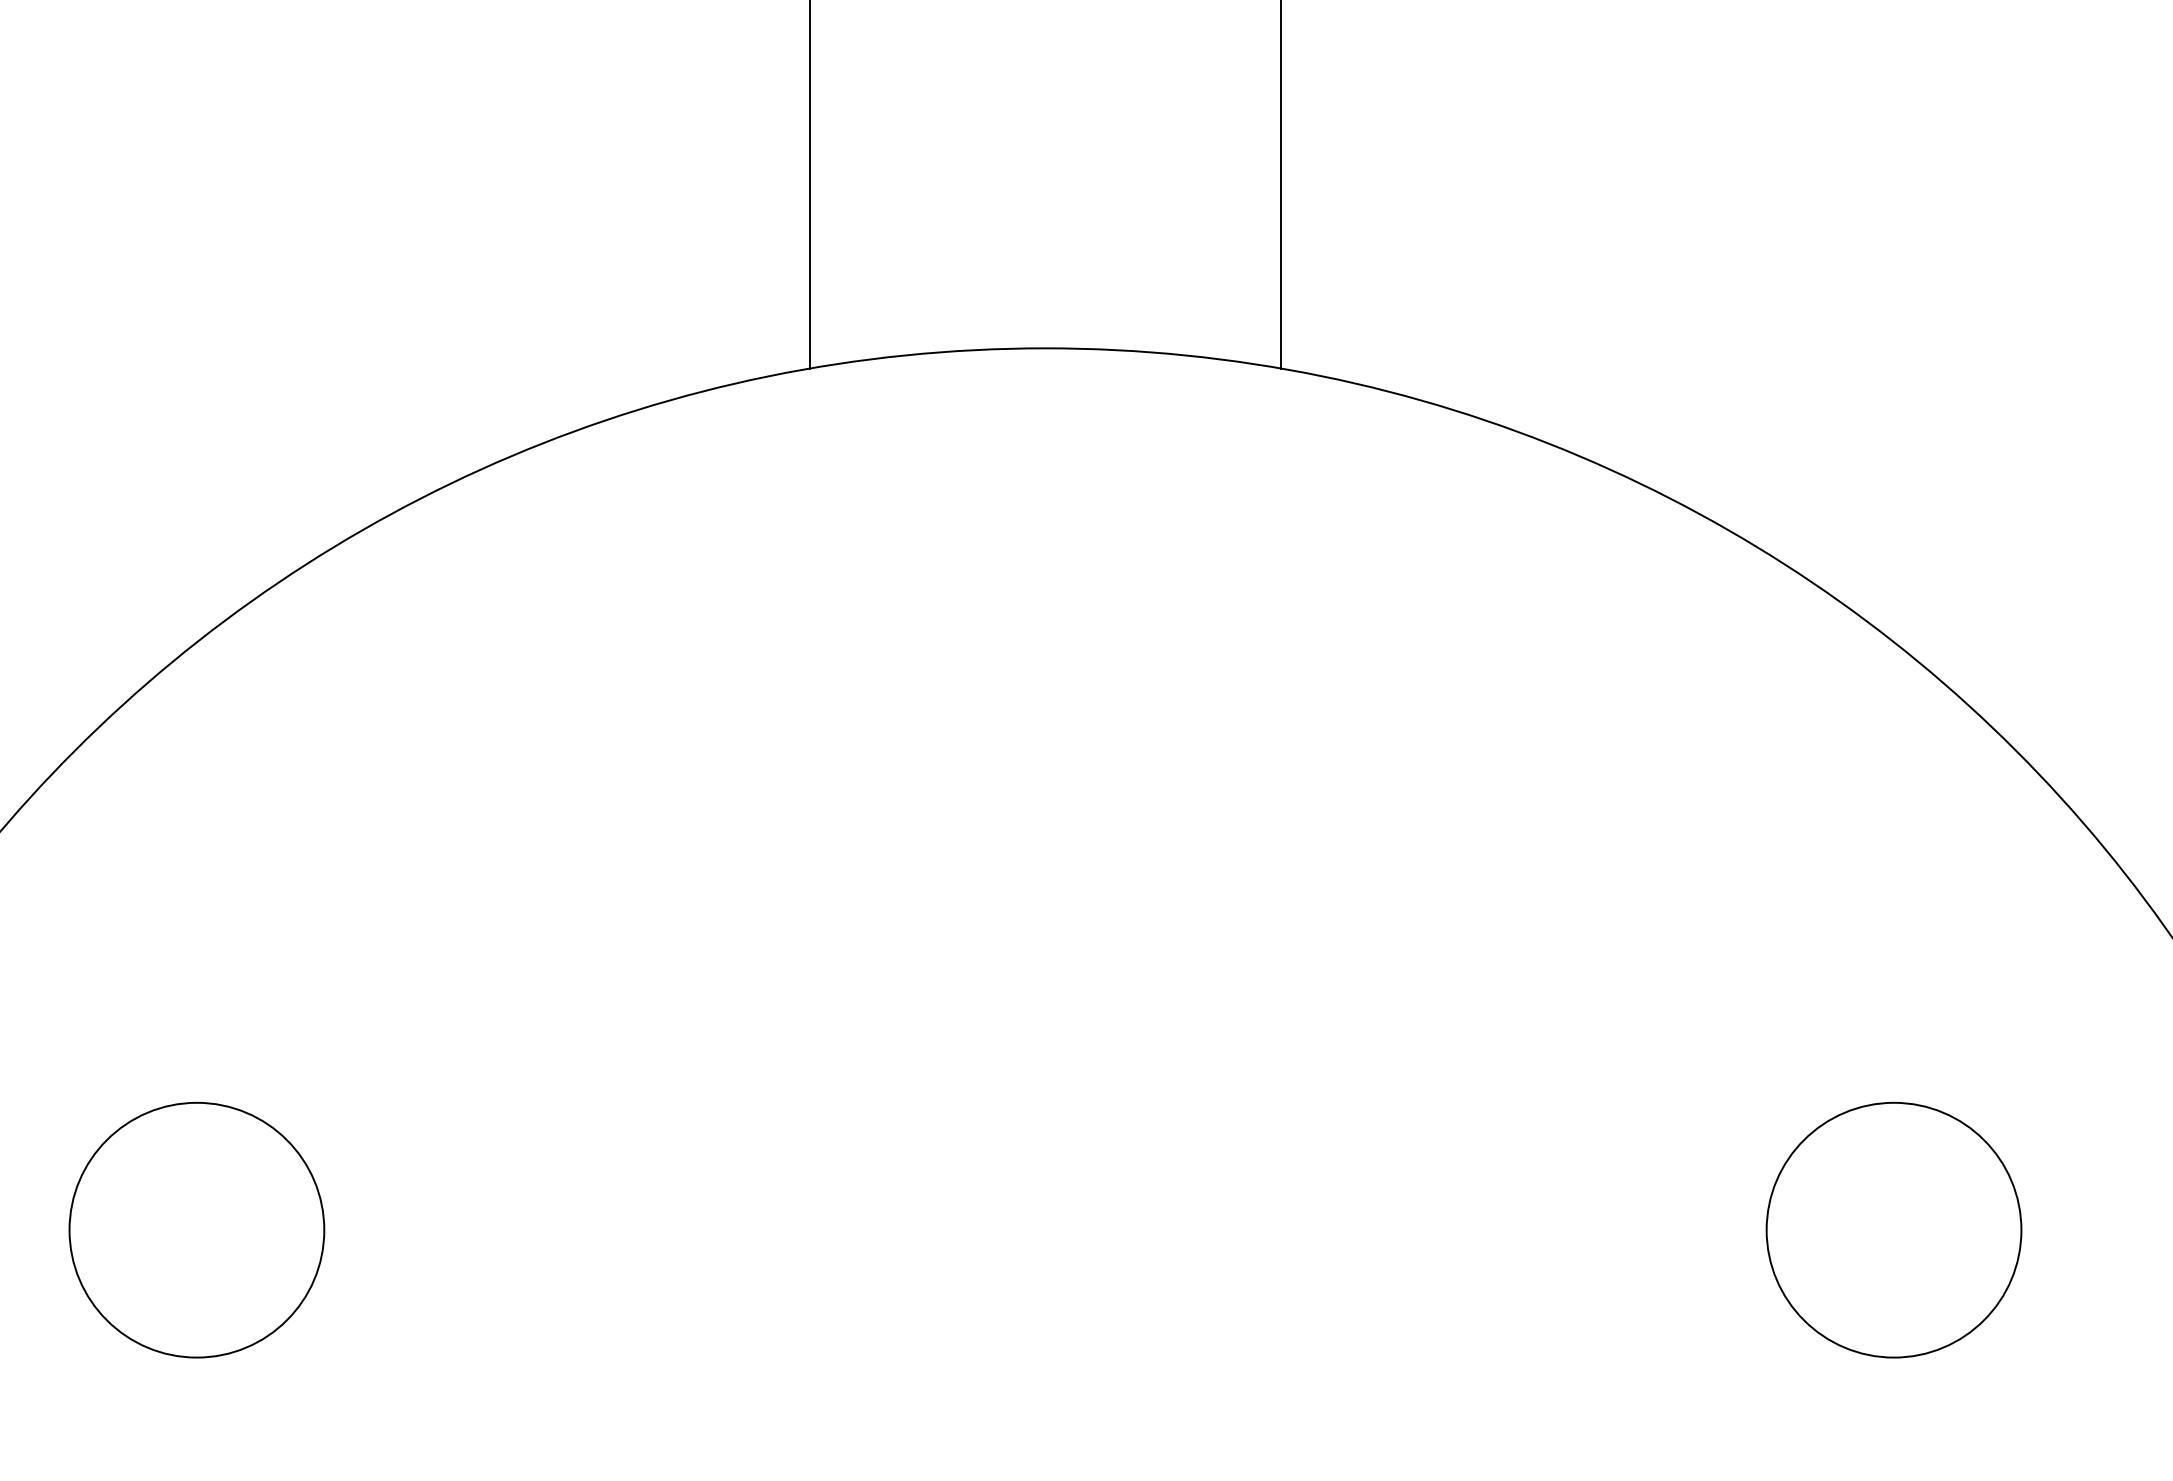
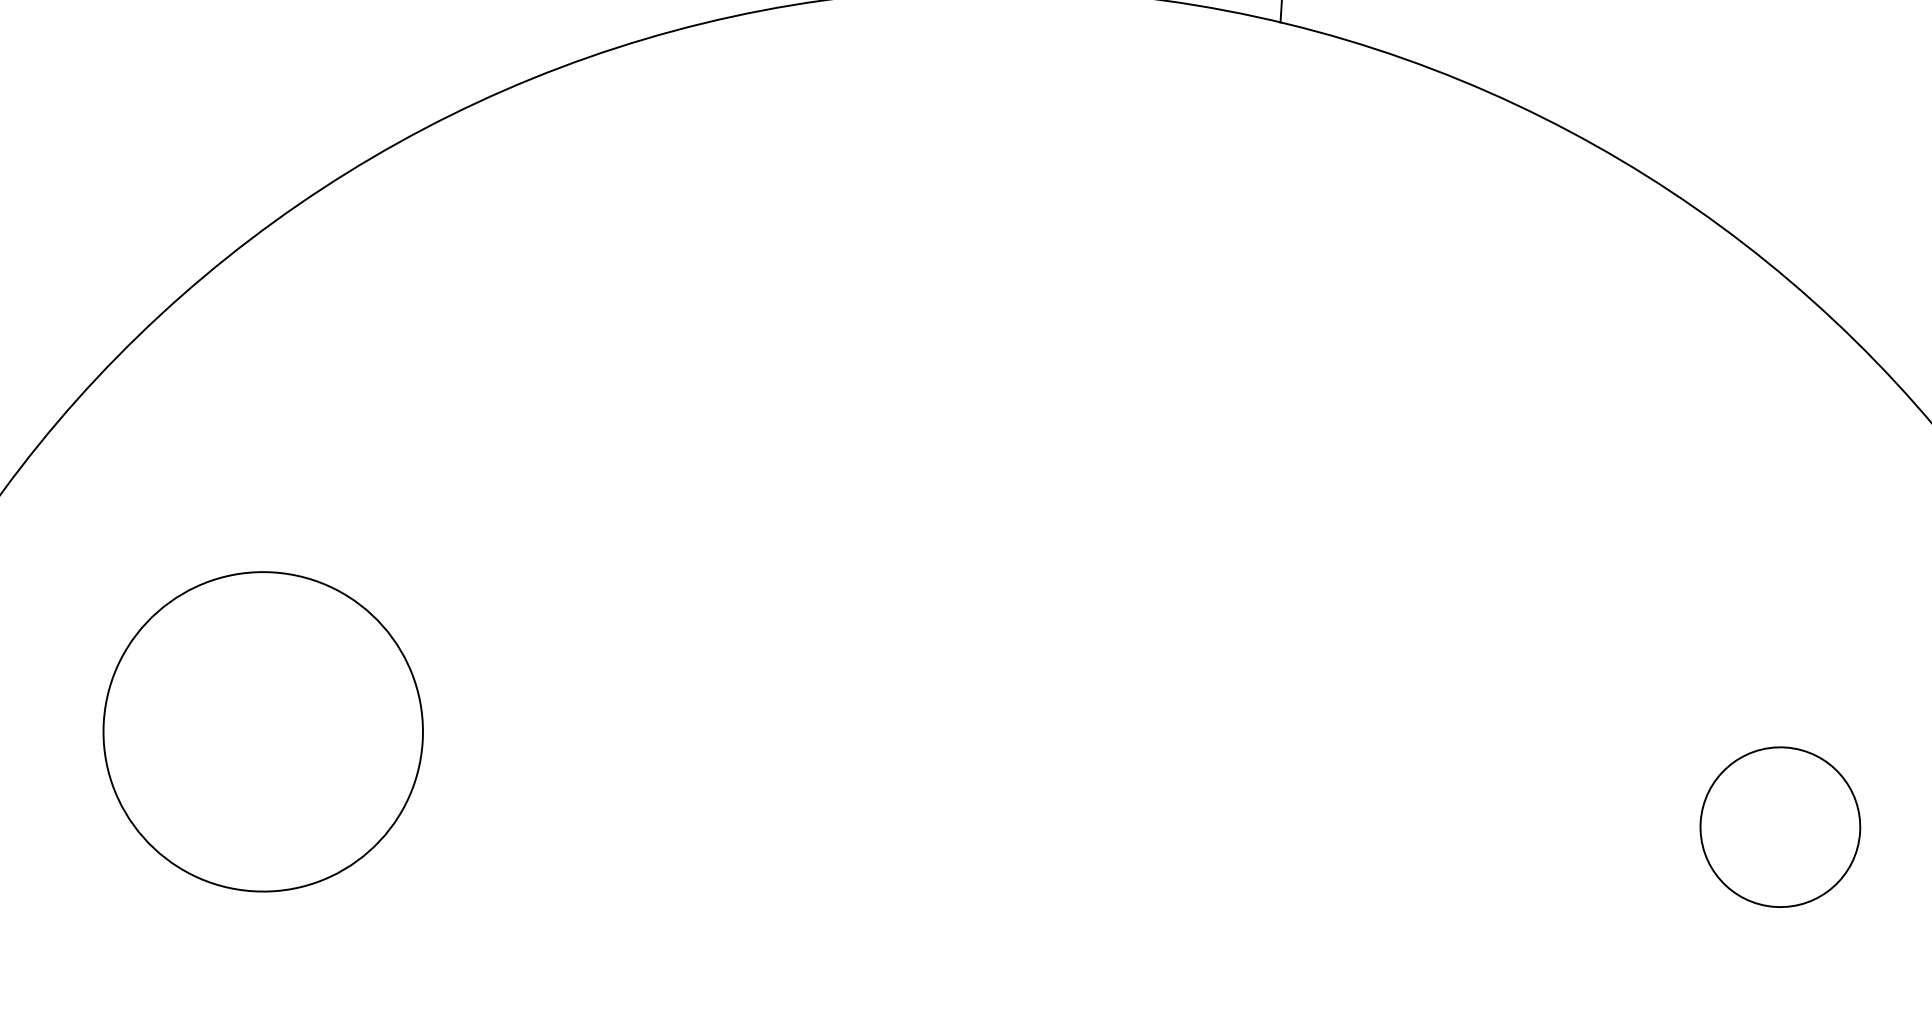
circle: (196, 1229) -> (262, 731), size x1.4
circle: (1893, 1229) -> (1779, 826), size x0.7

